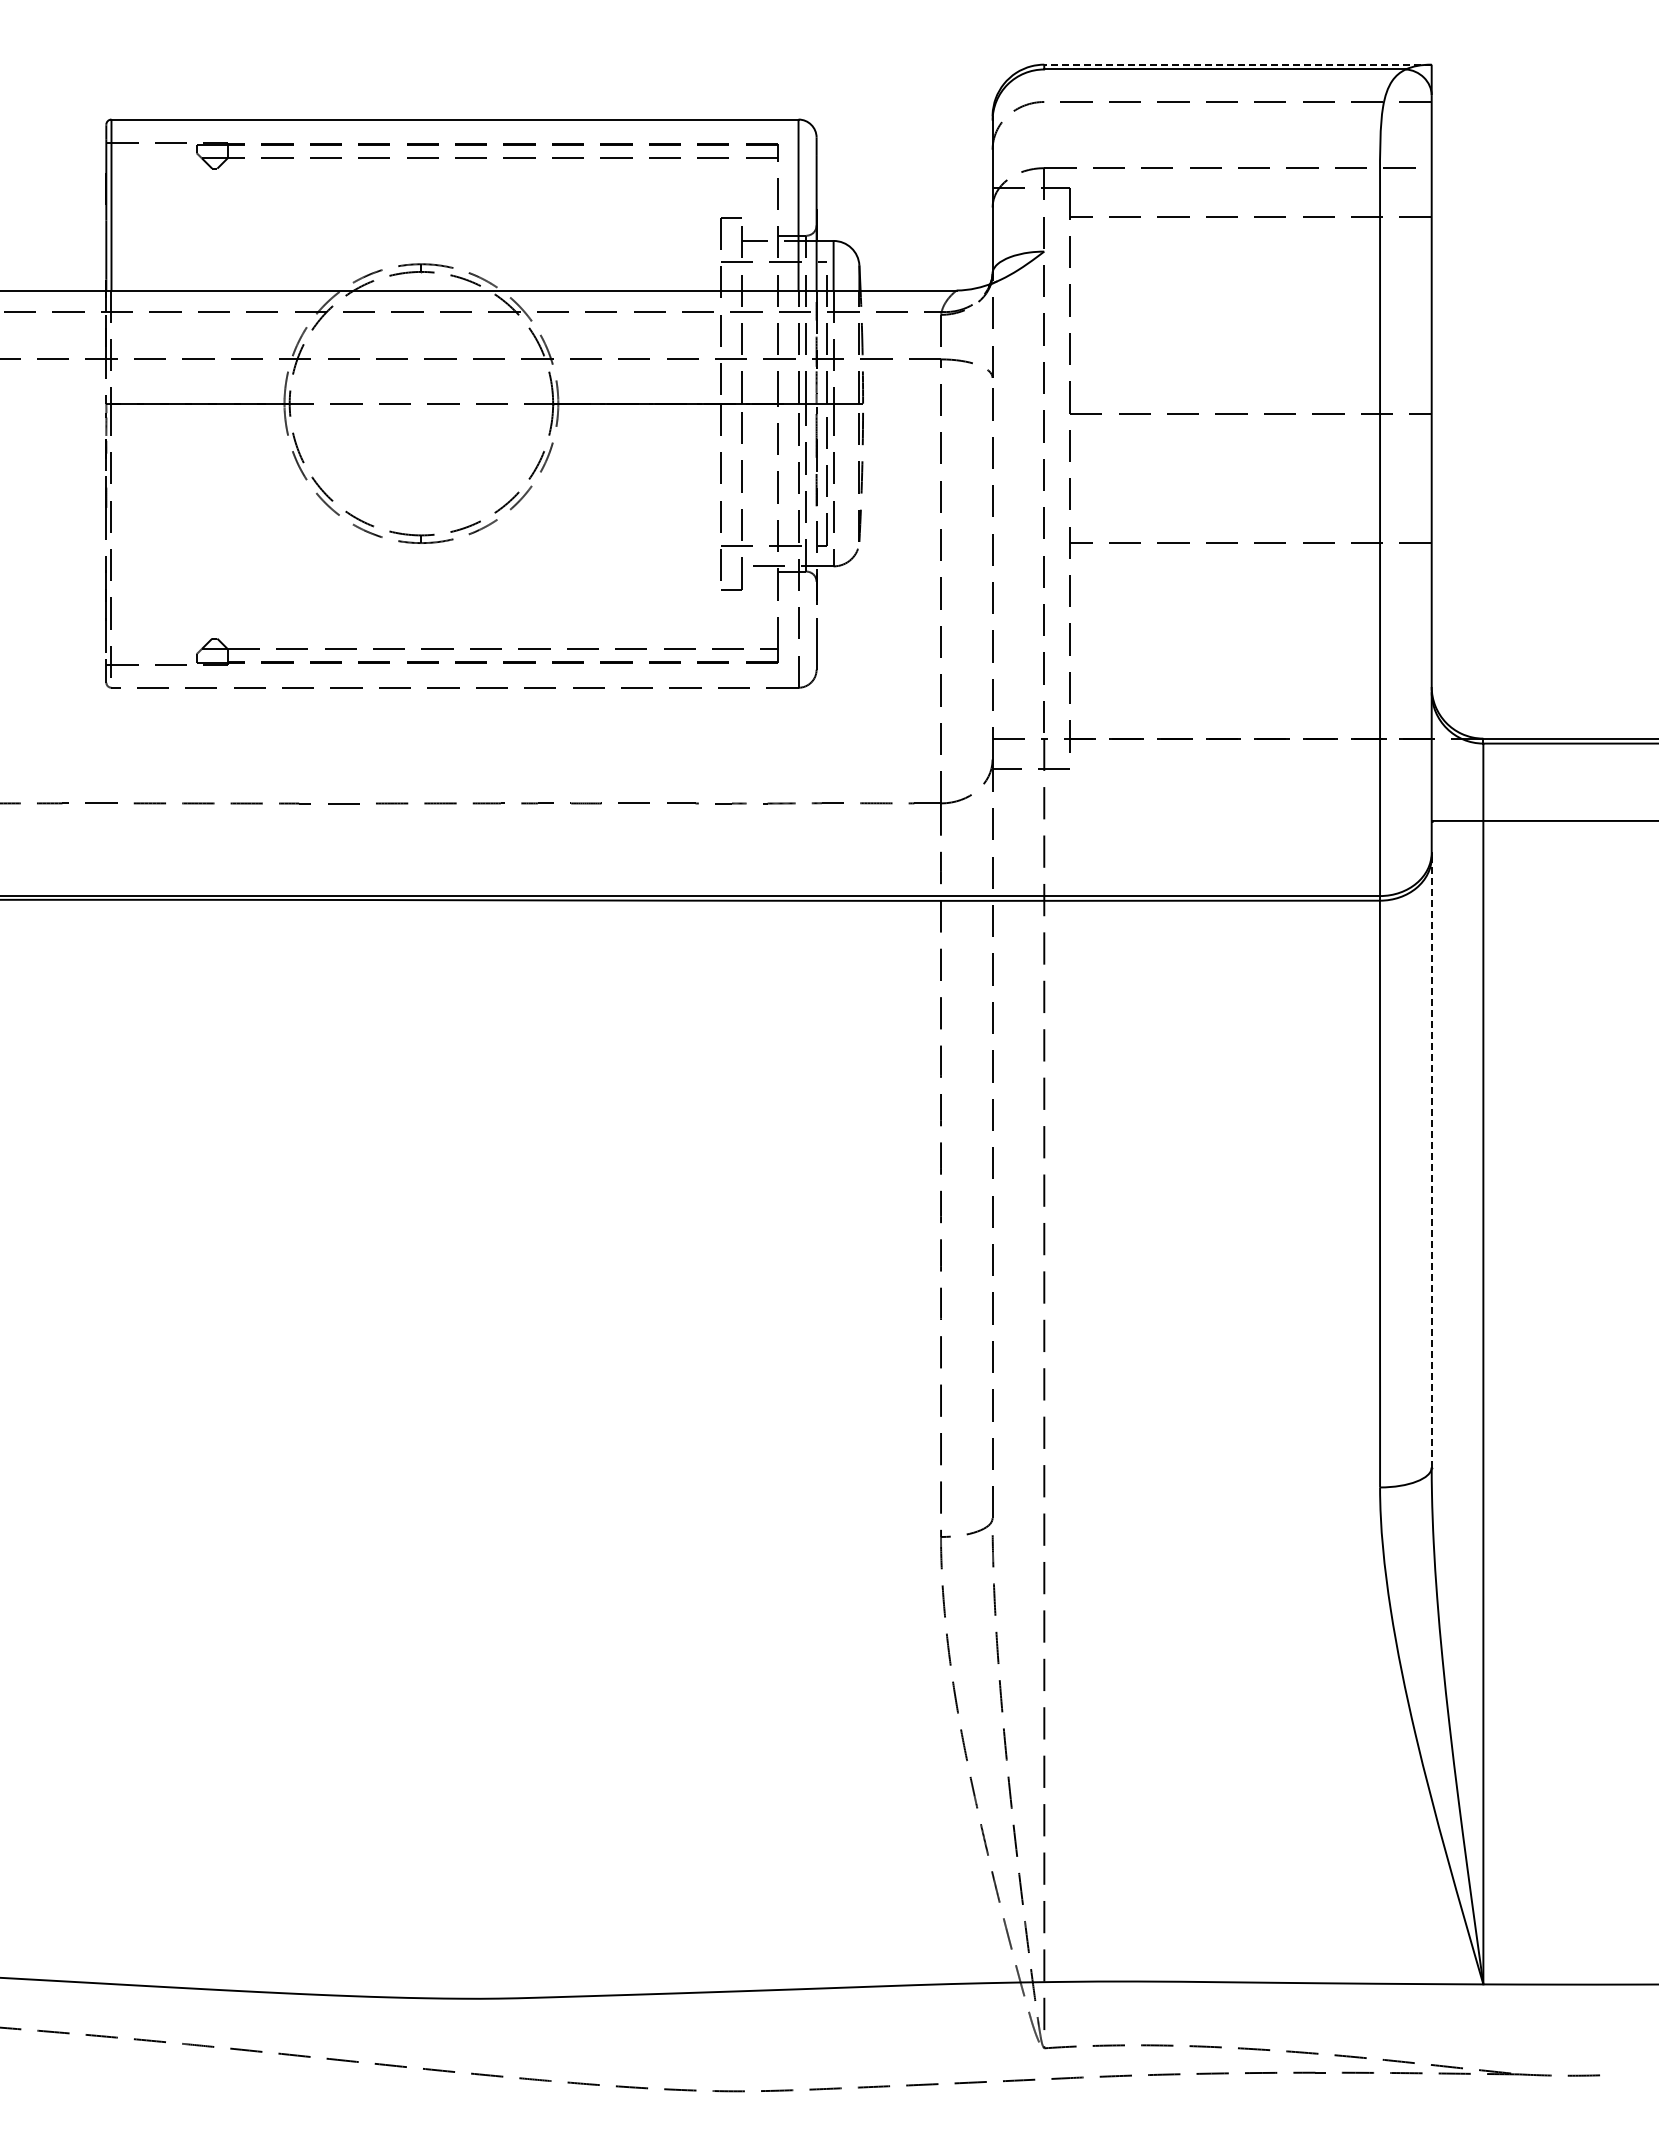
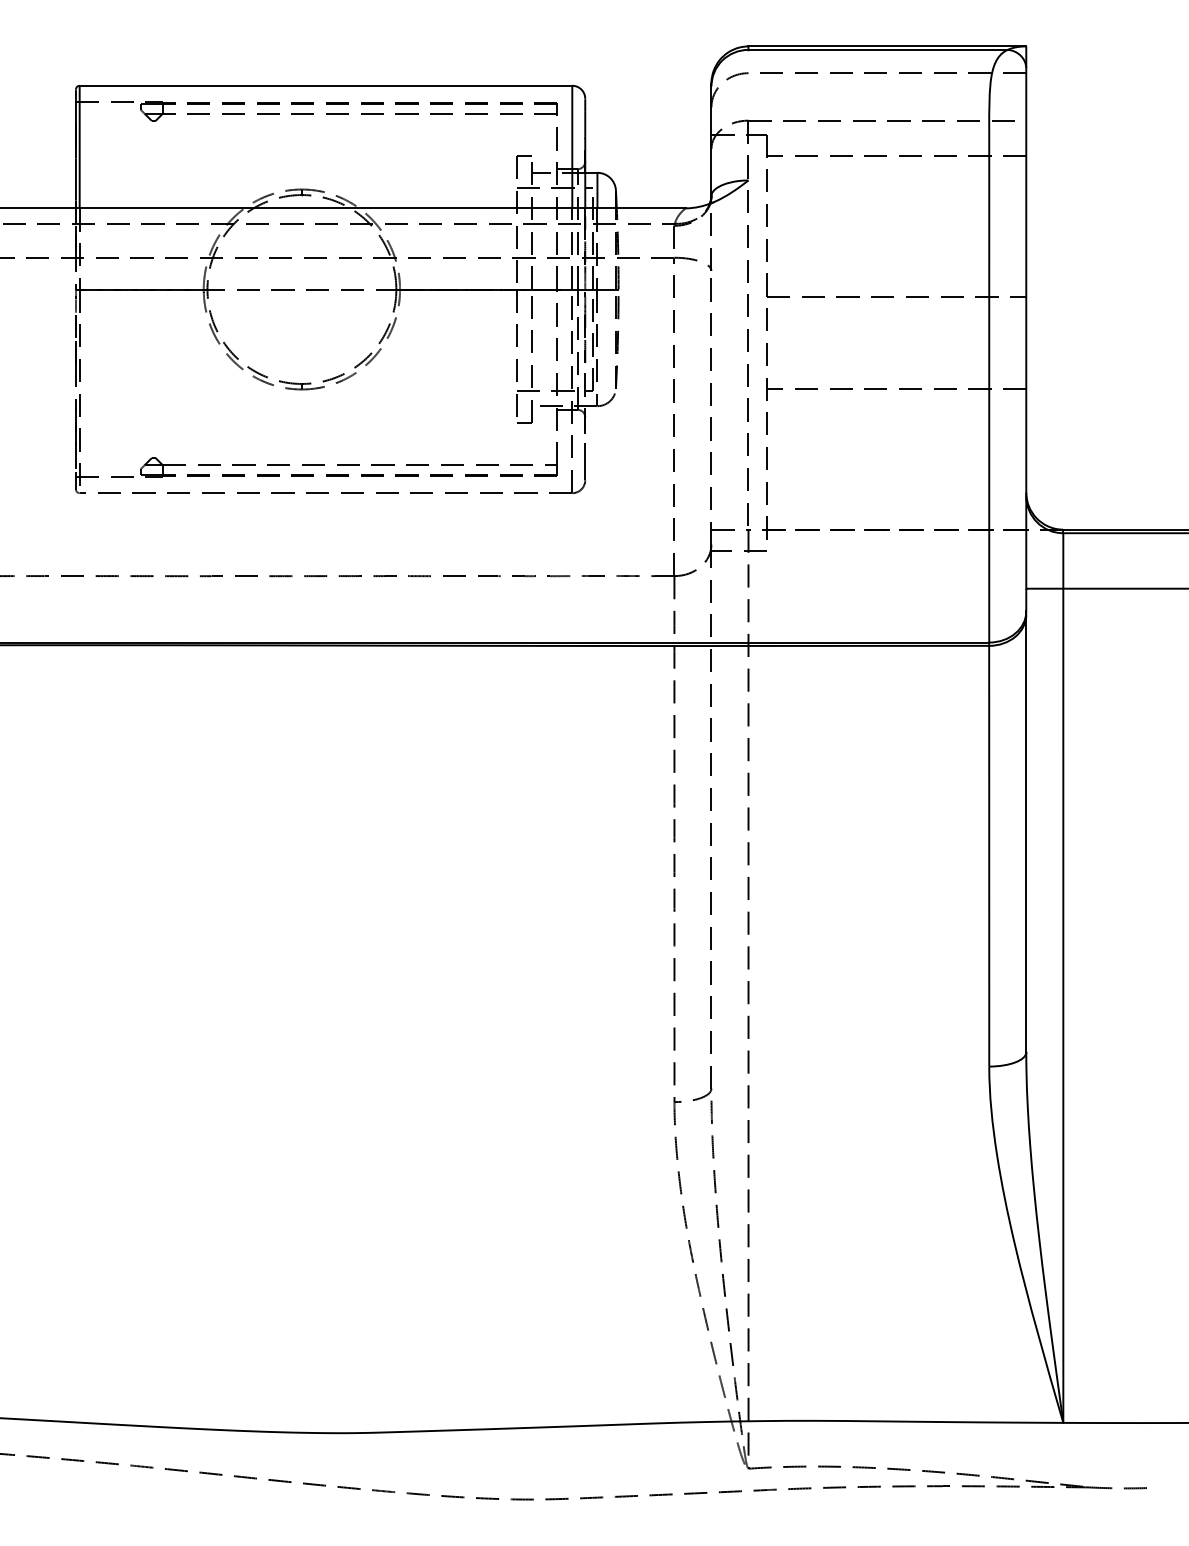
line: (1237, 64) -> (887, 46), dashed -> solid
line: (1431, 1161) -> (1026, 832), dashed -> solid

